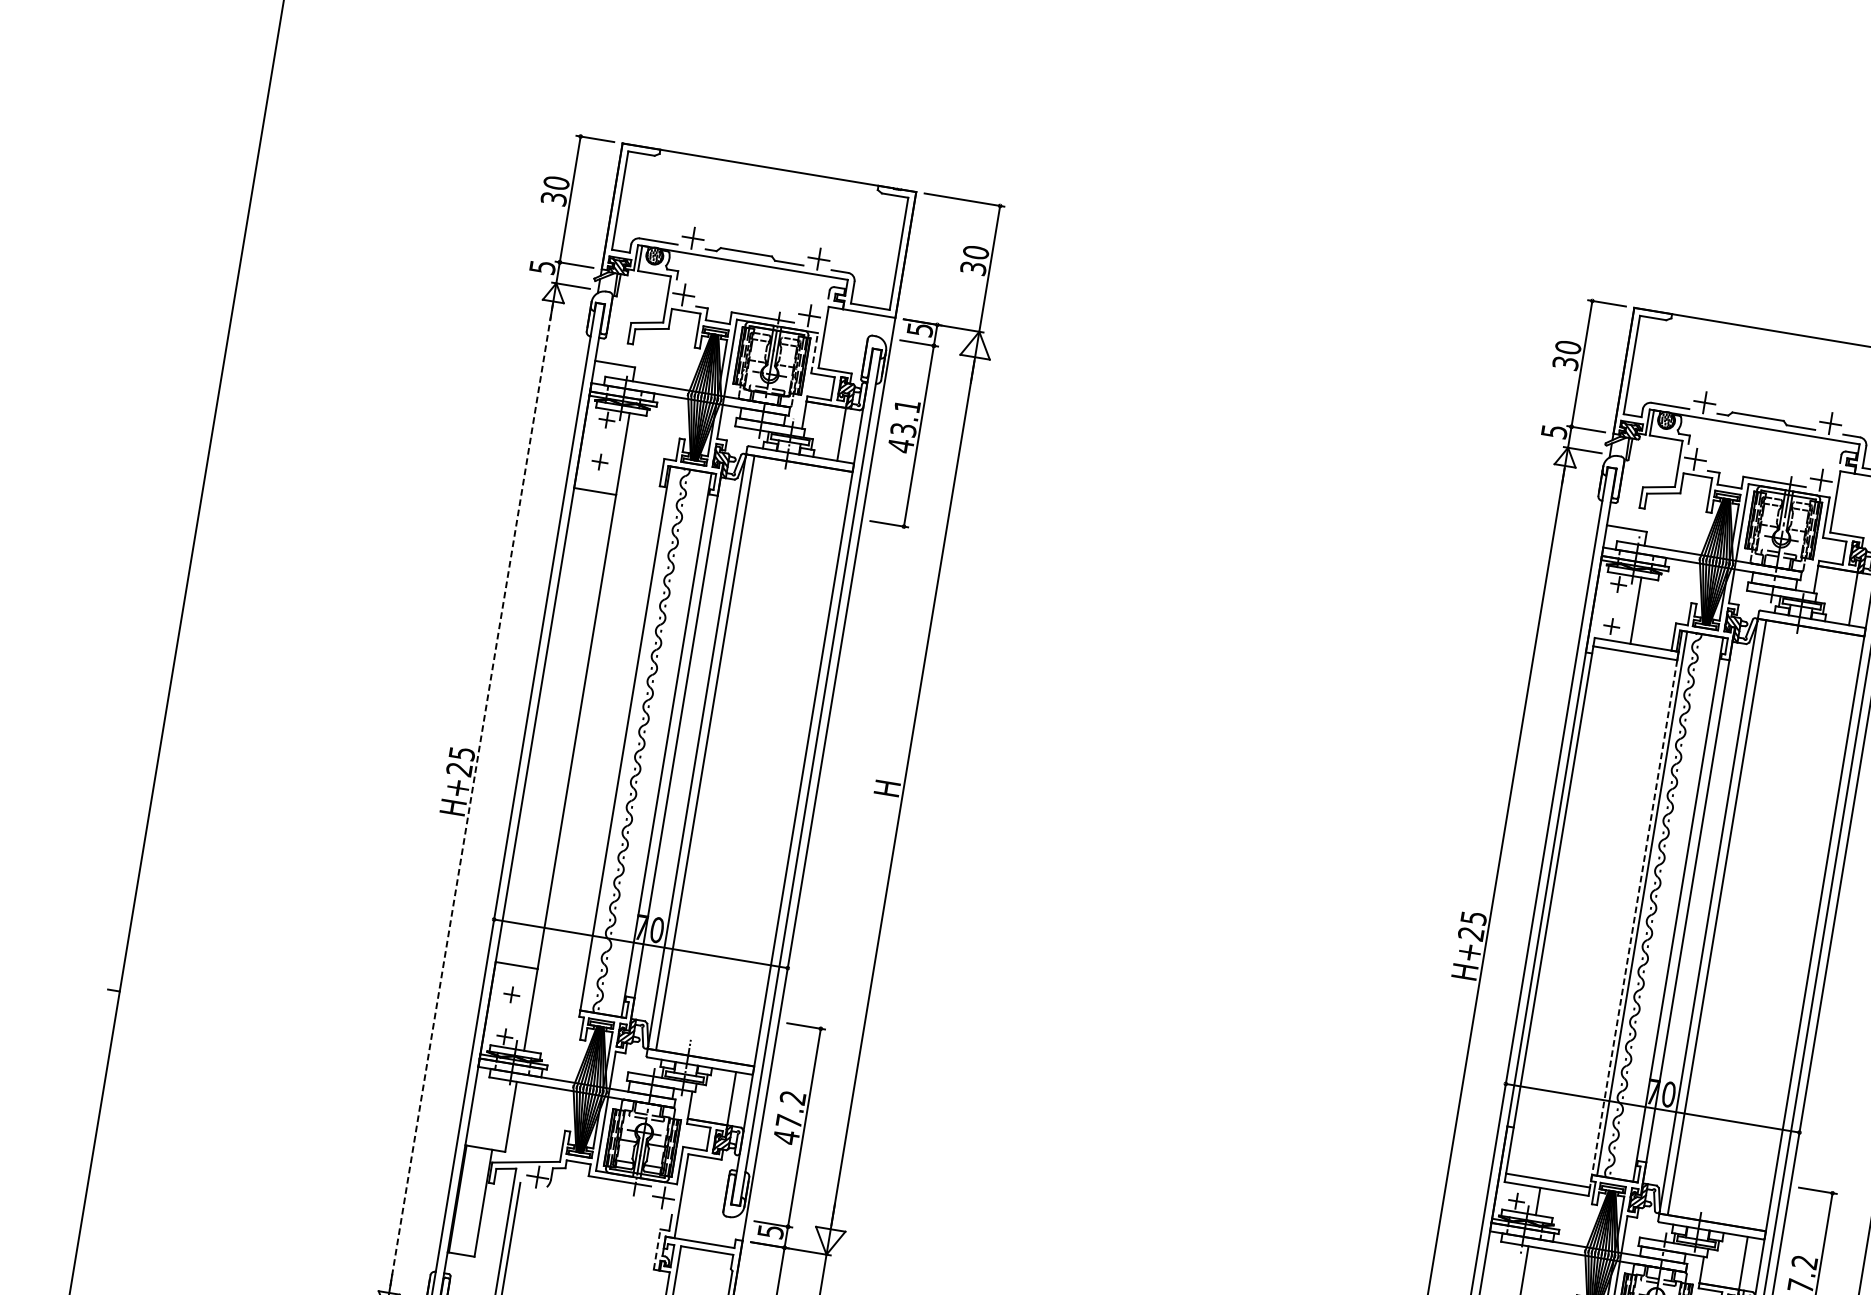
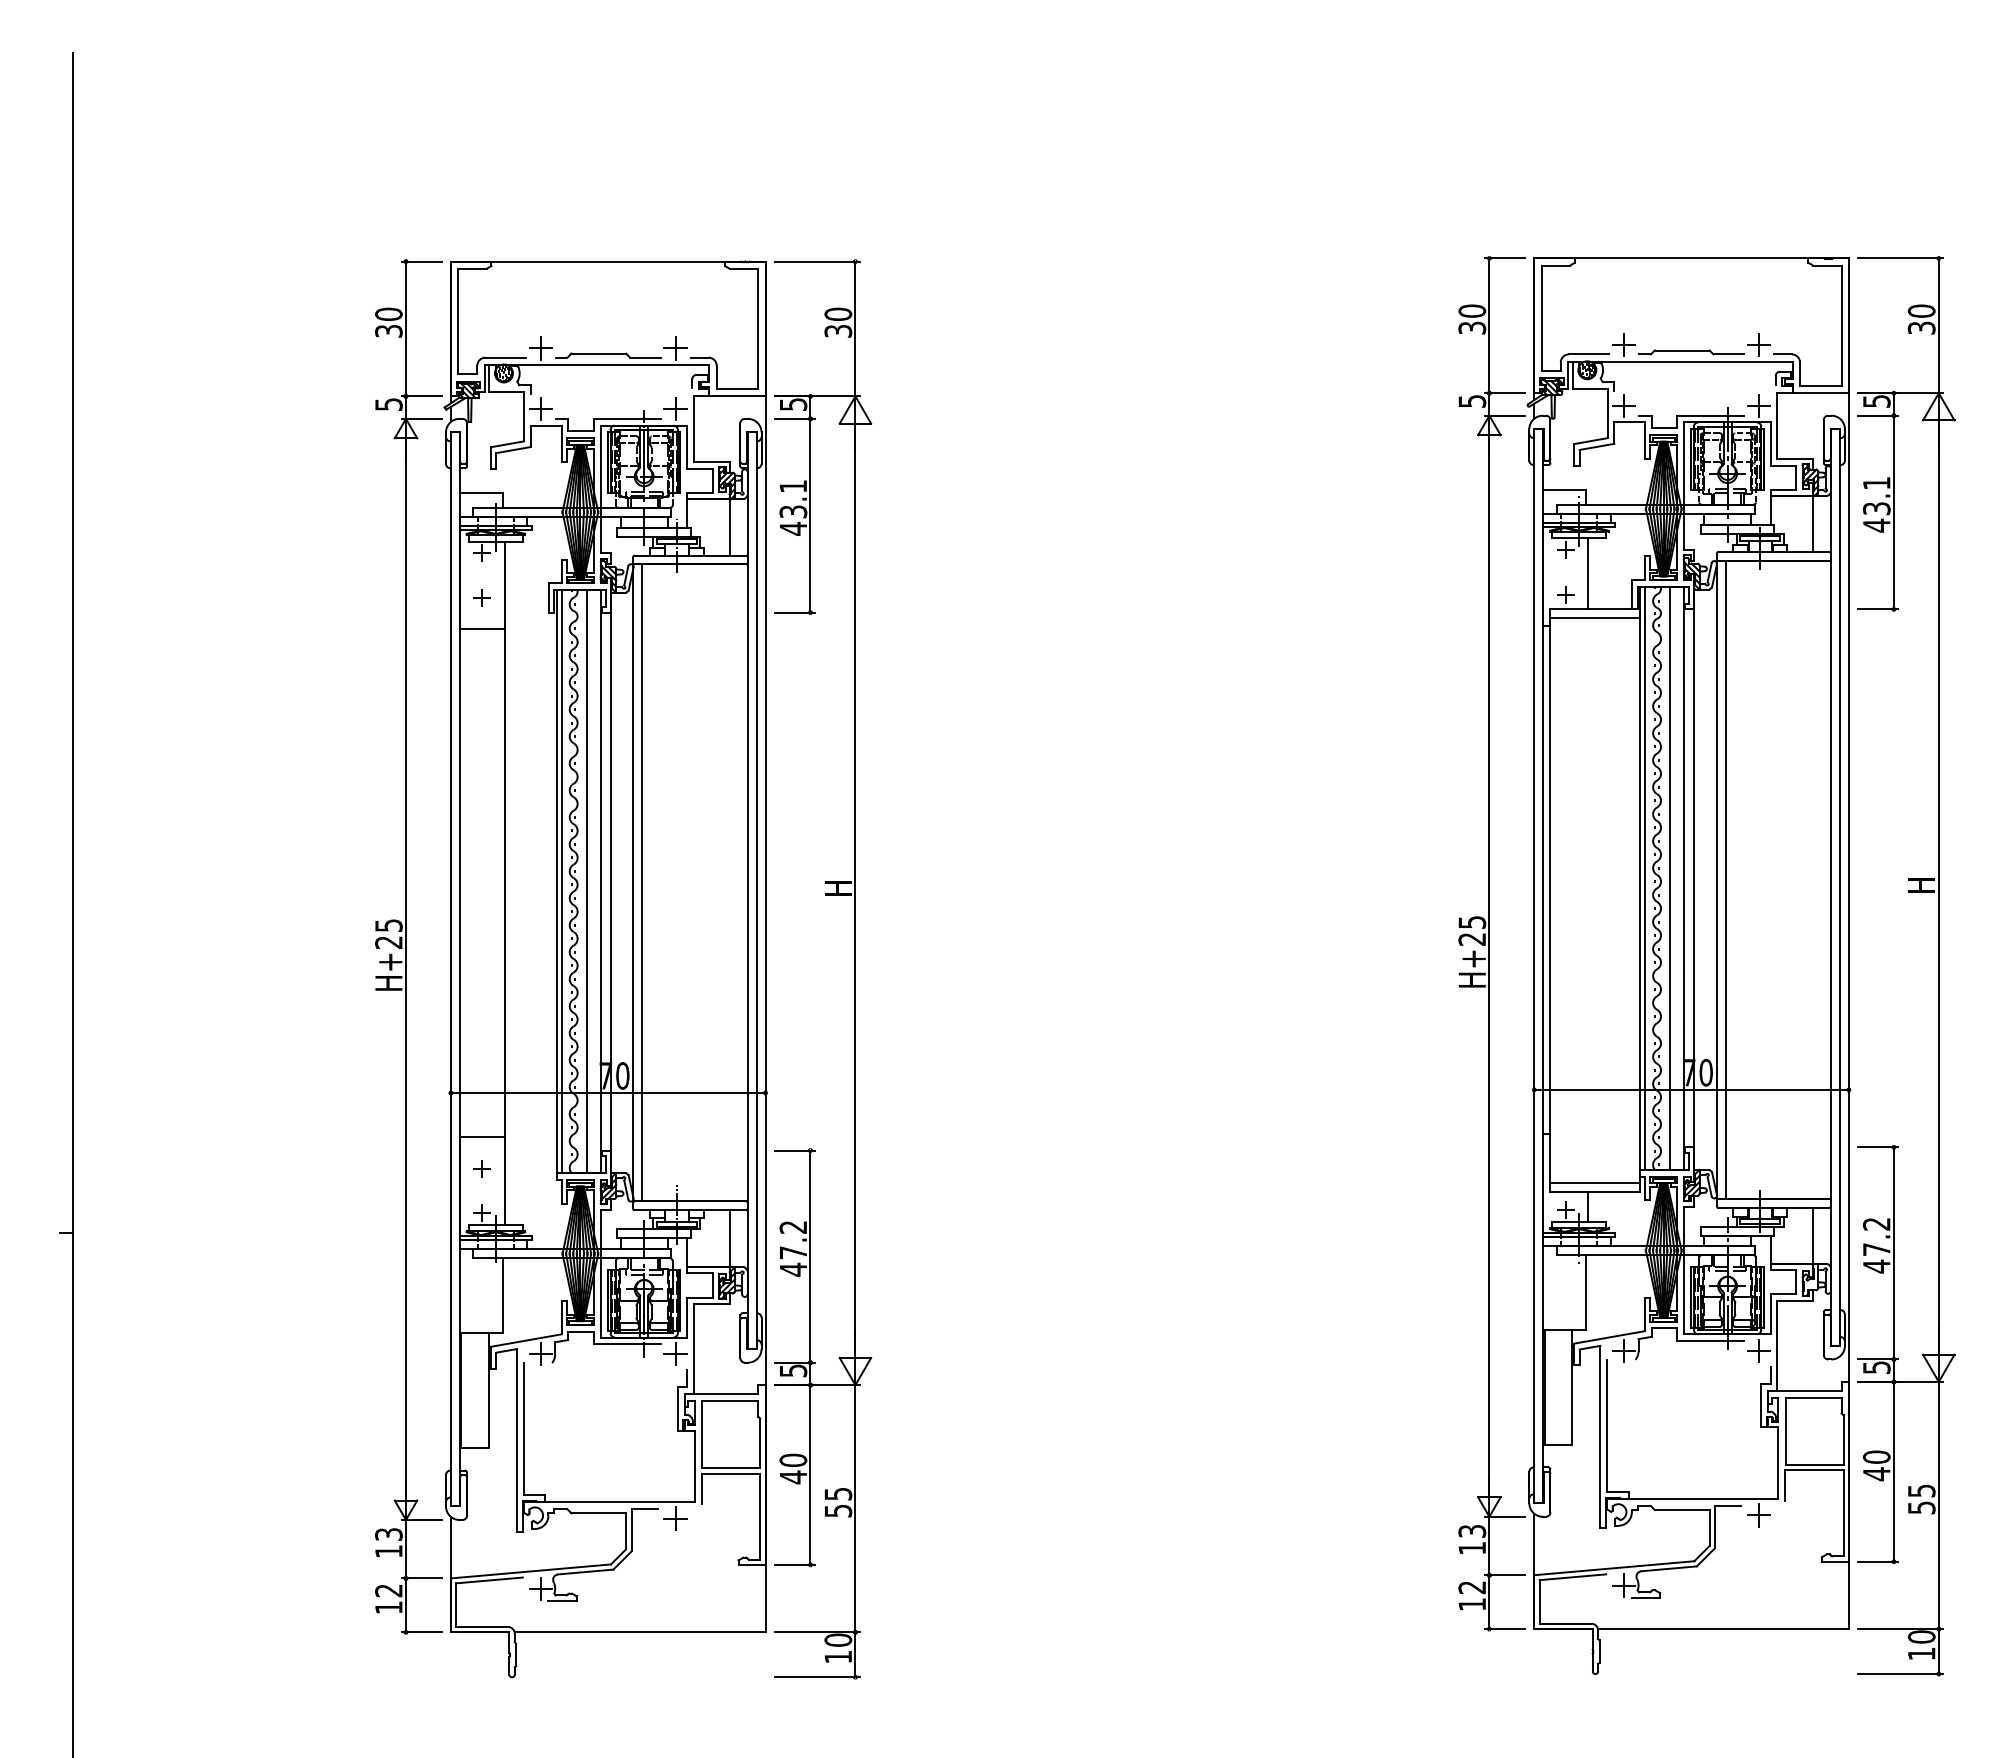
line: (814, 353) -> (687, 447), dashed -> solid
line: (630, 739) -> (561, 881), added
line: (653, 743) -> (586, 881), added
line: (471, 797) -> (406, 969), dashed -> solid
line: (1665, 906) -> (1670, 877), added
line: (1633, 924) -> (1639, 901), dashed -> solid
line: (656, 1248) -> (677, 1408), dashed -> solid

